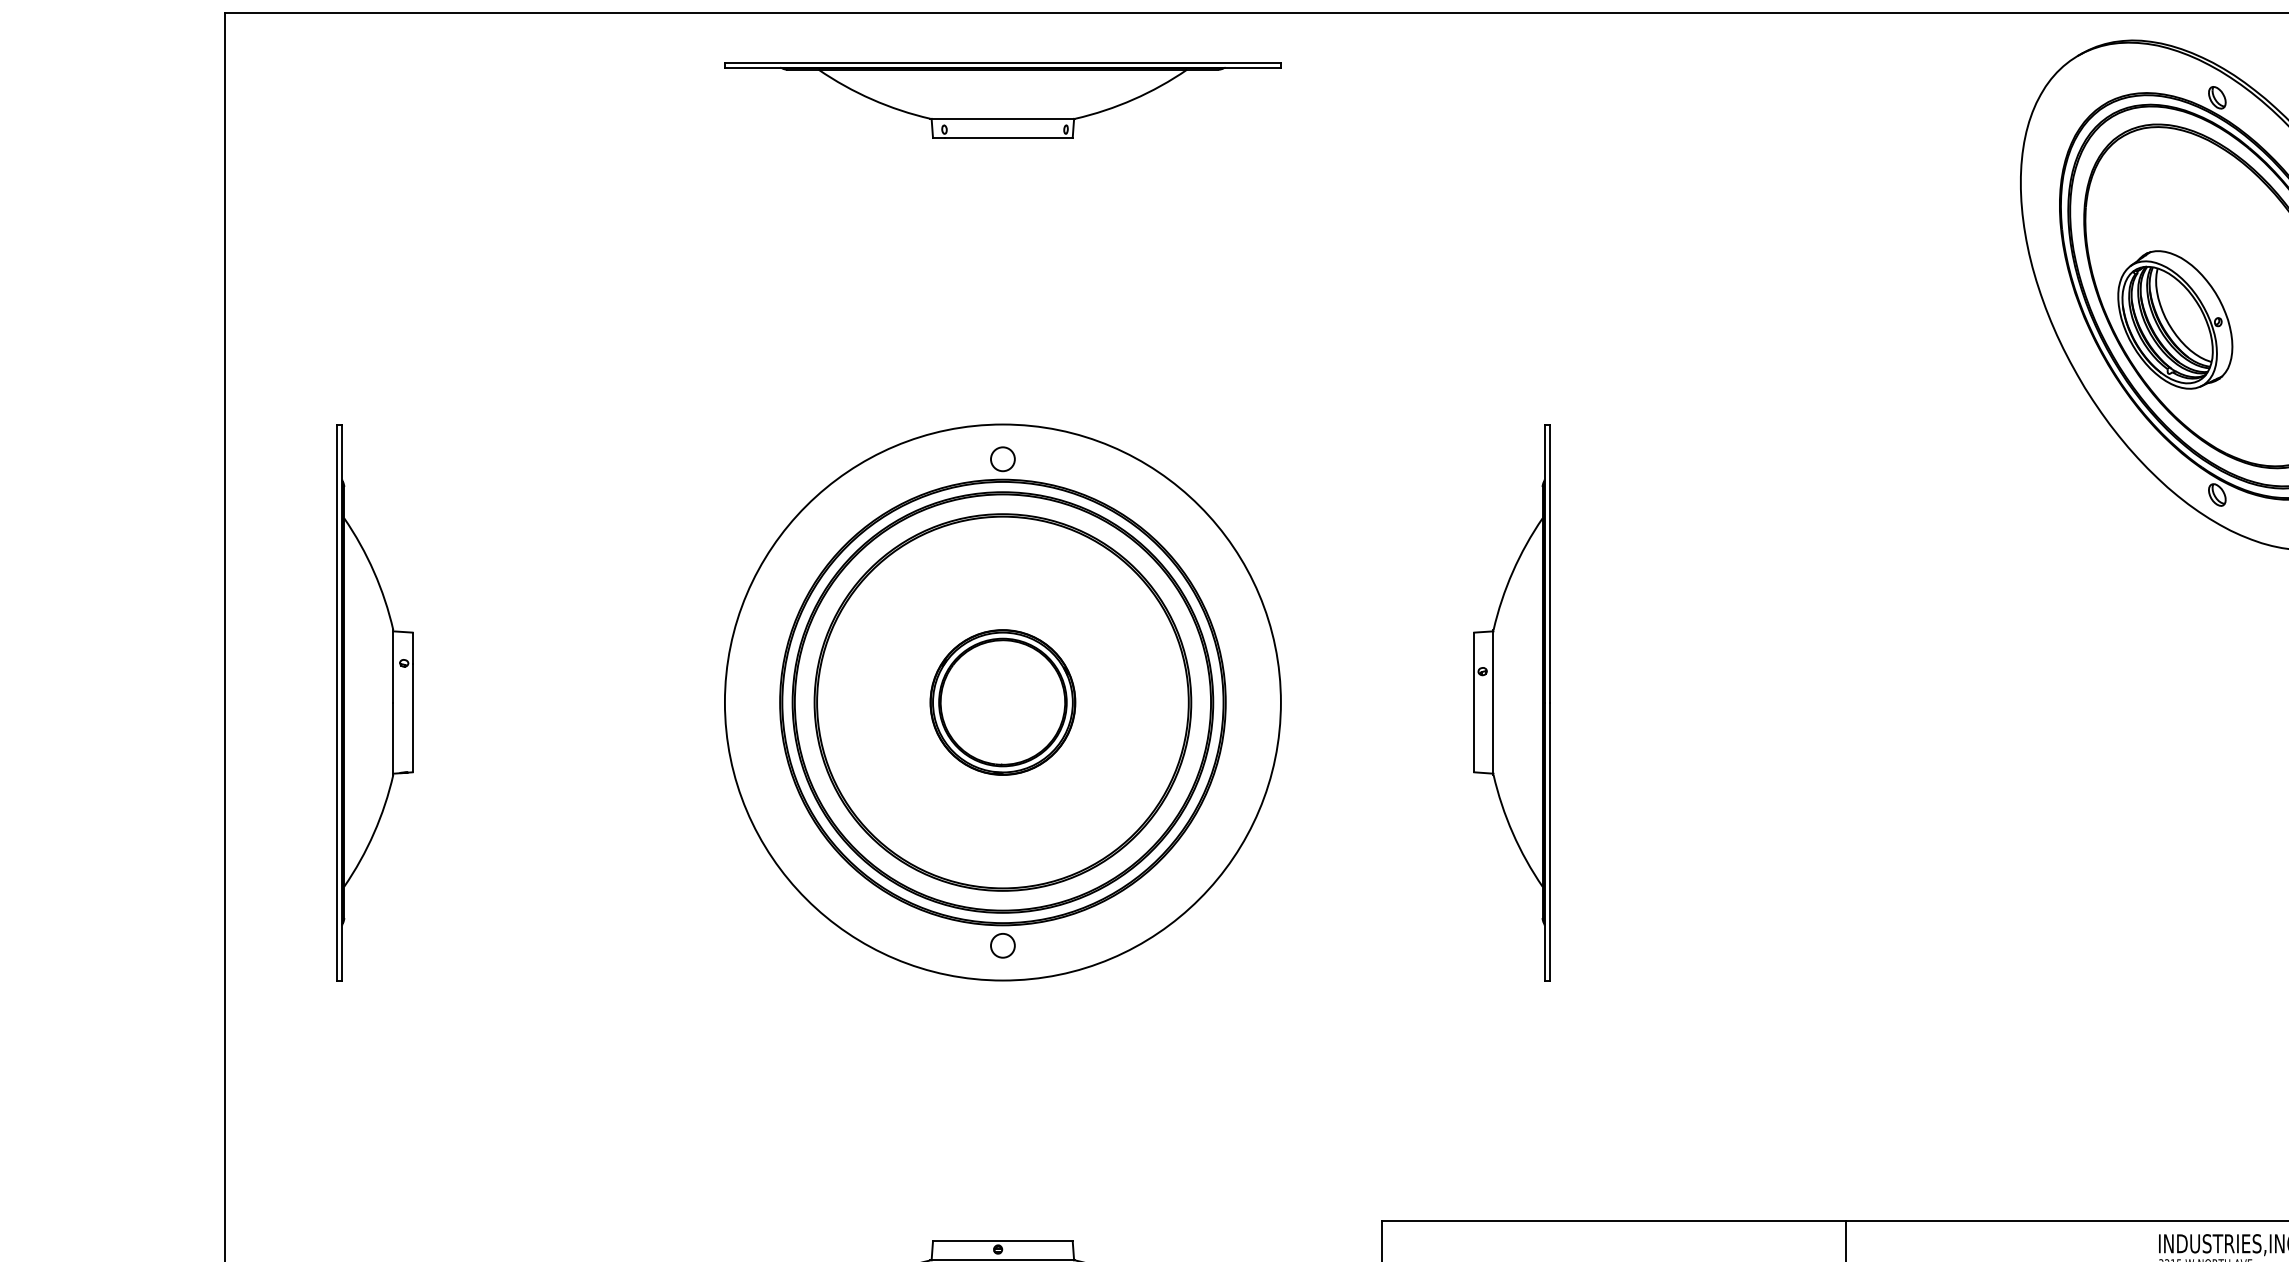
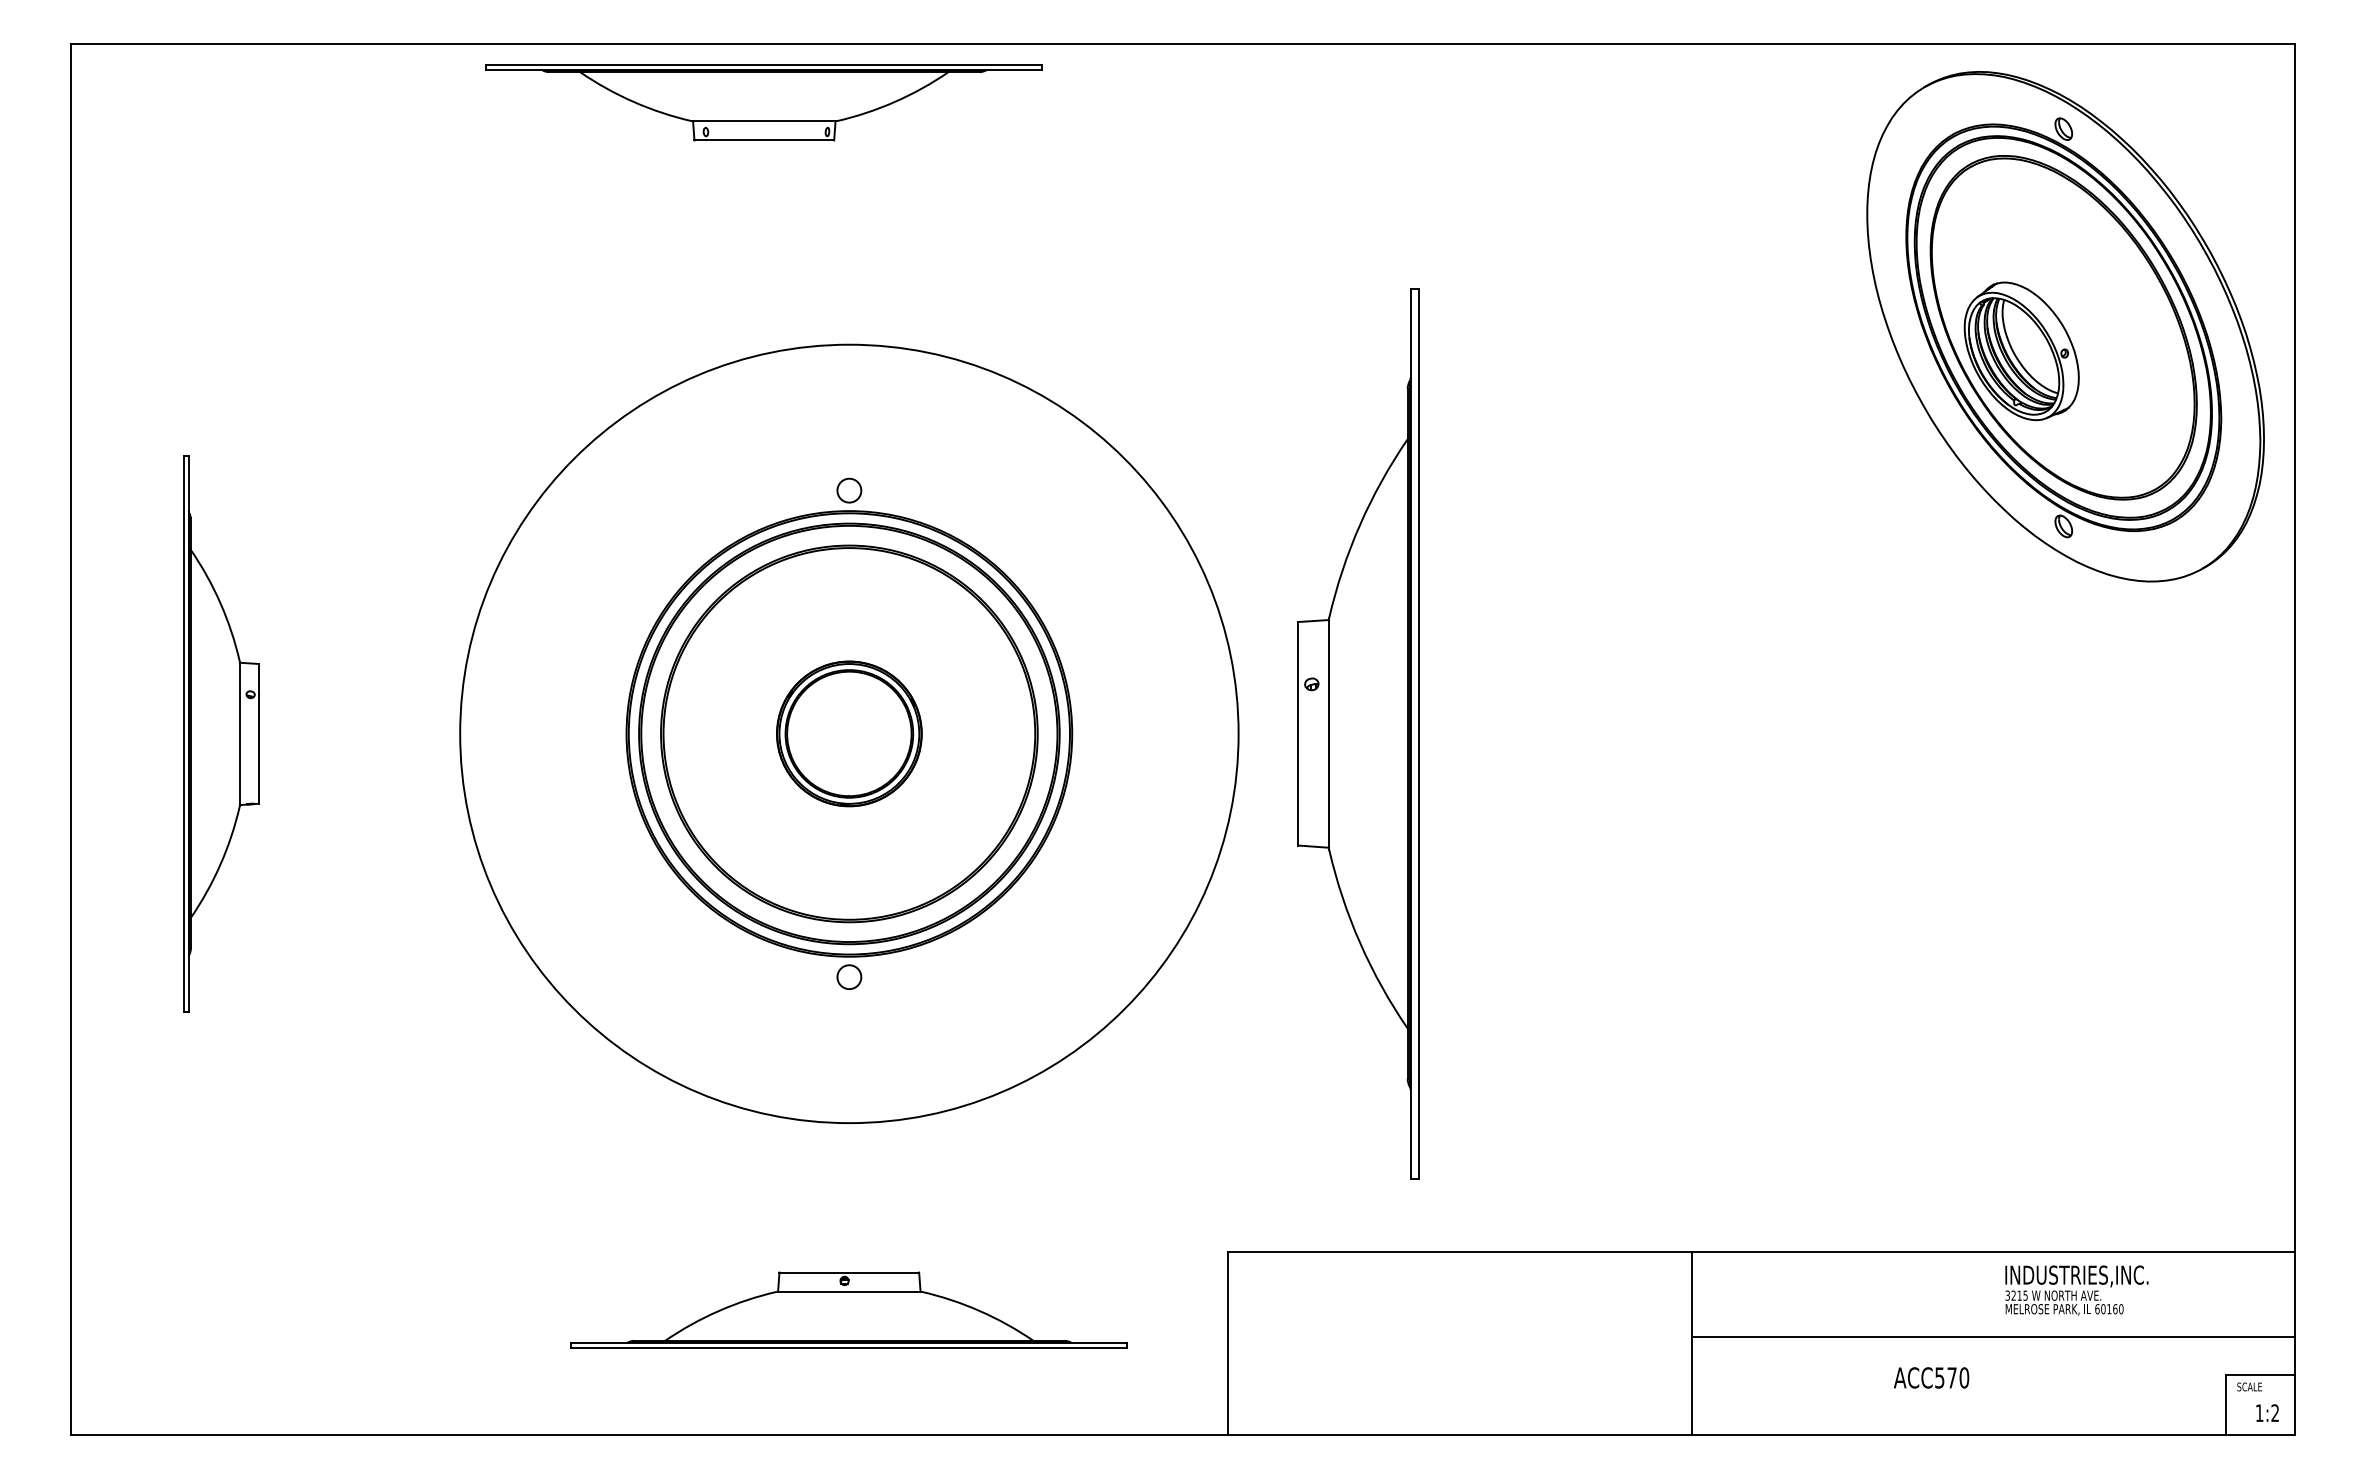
part: (1002, 100) -> (763, 102), moved
circle: (1003, 702) -> (849, 733), size x1.4
part: (1511, 702) -> (1357, 733), size x1.6

